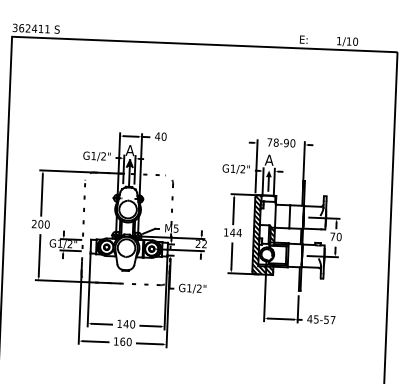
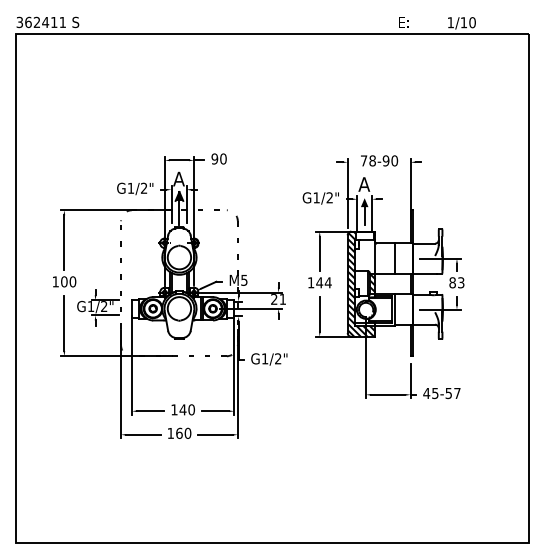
text: (157, 136) -> (214, 158), 40 -> 90
text: (34, 223) -> (55, 281), 200 -> 100
text: (335, 236) -> (456, 282), 70 -> 83
text: (204, 244) -> (282, 299), 22 -> 21

